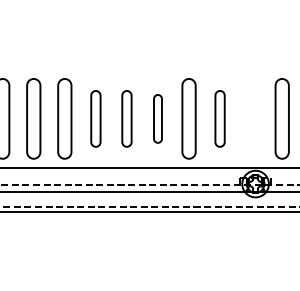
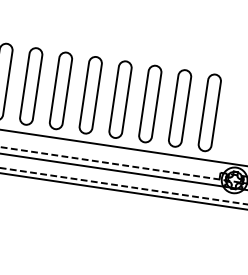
part: (95, 118) -> (90, 94), size x1.43
part: (126, 118) -> (120, 99), size x1.43
part: (157, 118) -> (149, 103), size x1.67
part: (219, 118) -> (209, 112), size x1.43

